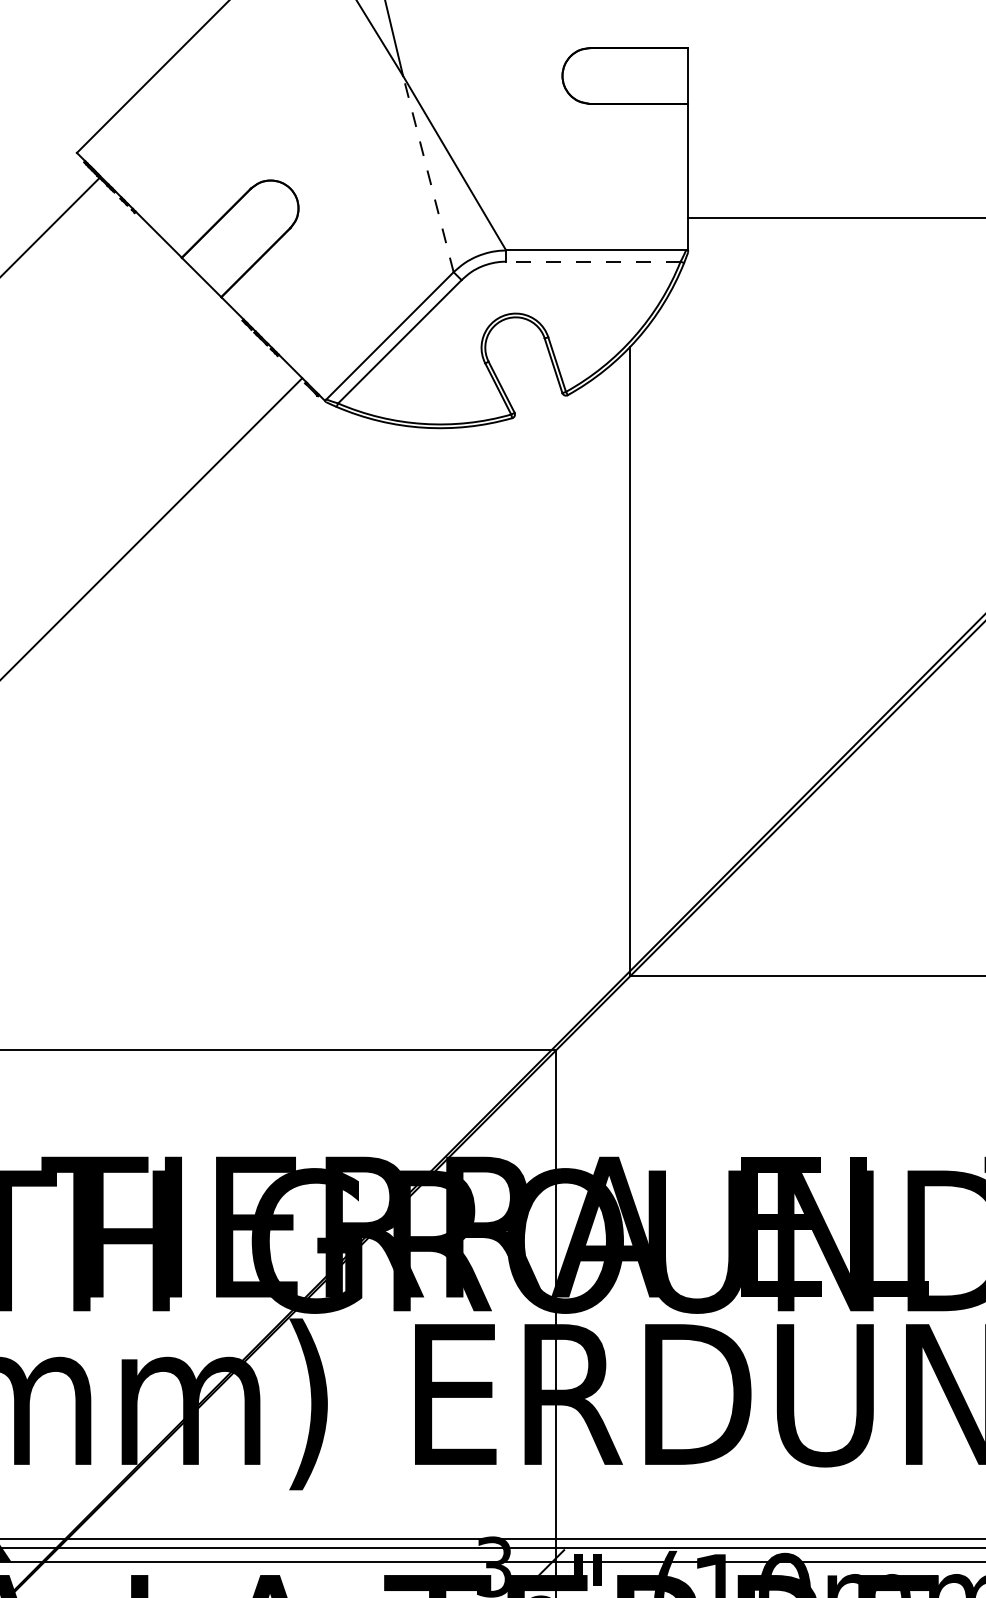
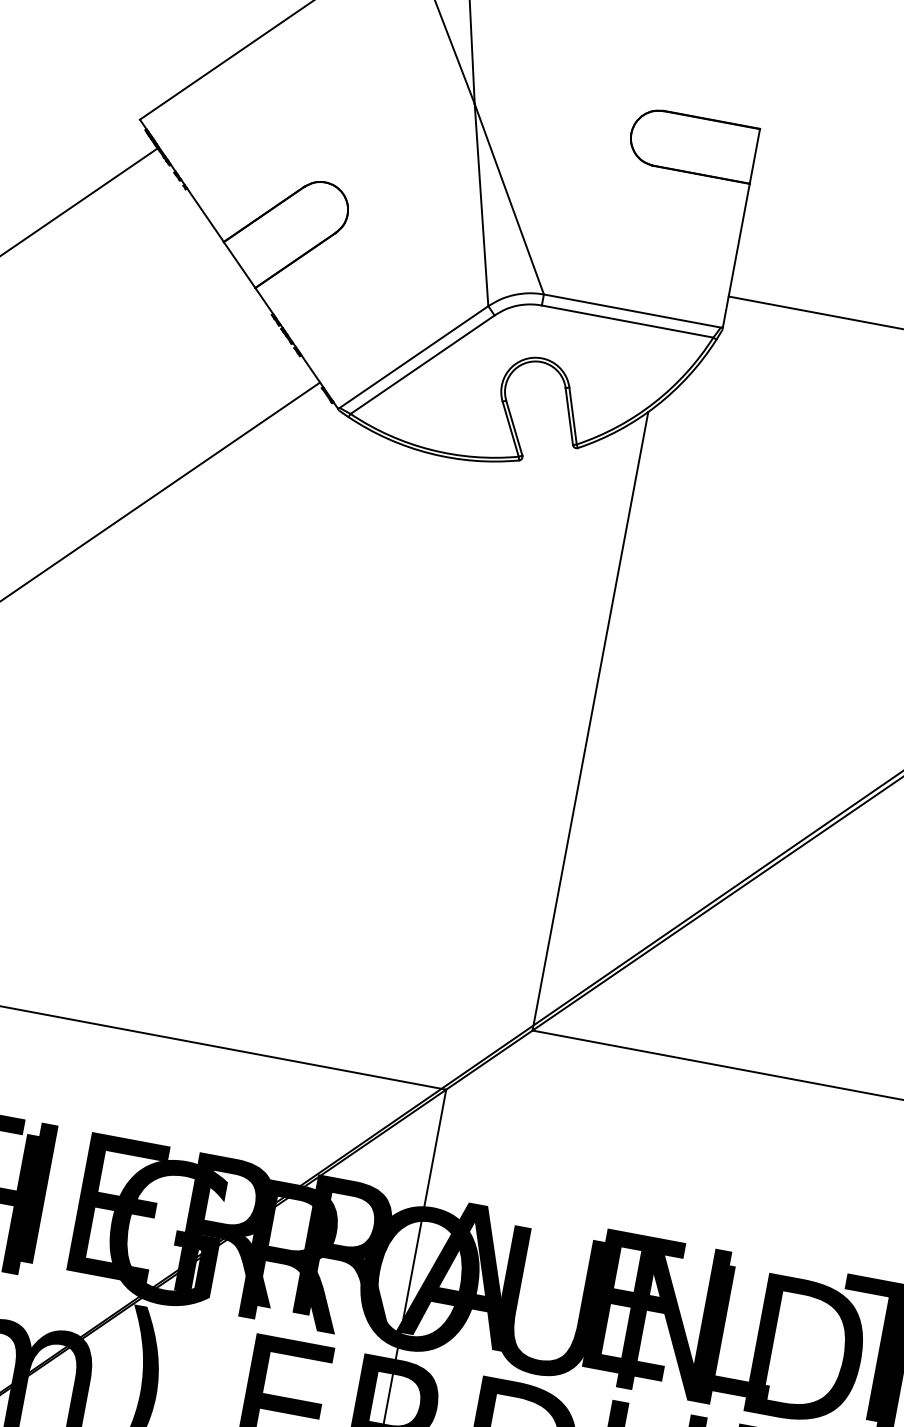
line: (428, 173) -> (481, 204), dashed -> solid
line: (592, 261) -> (626, 321), dashed -> solid

